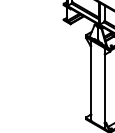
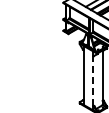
line: (104, 87) -> (93, 80), solid -> dashed

